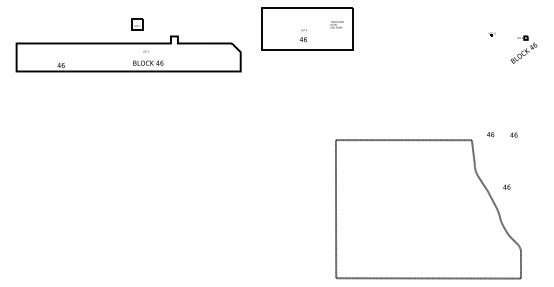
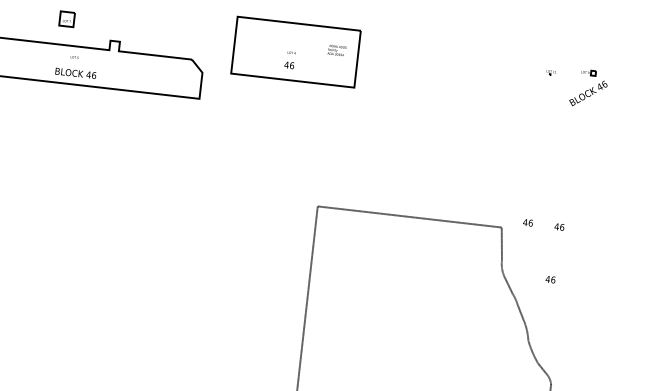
part: (491, 34) -> (550, 73), moved
part: (523, 49) -> (588, 88), moved
text: (506, 186) -> (550, 278), moved

